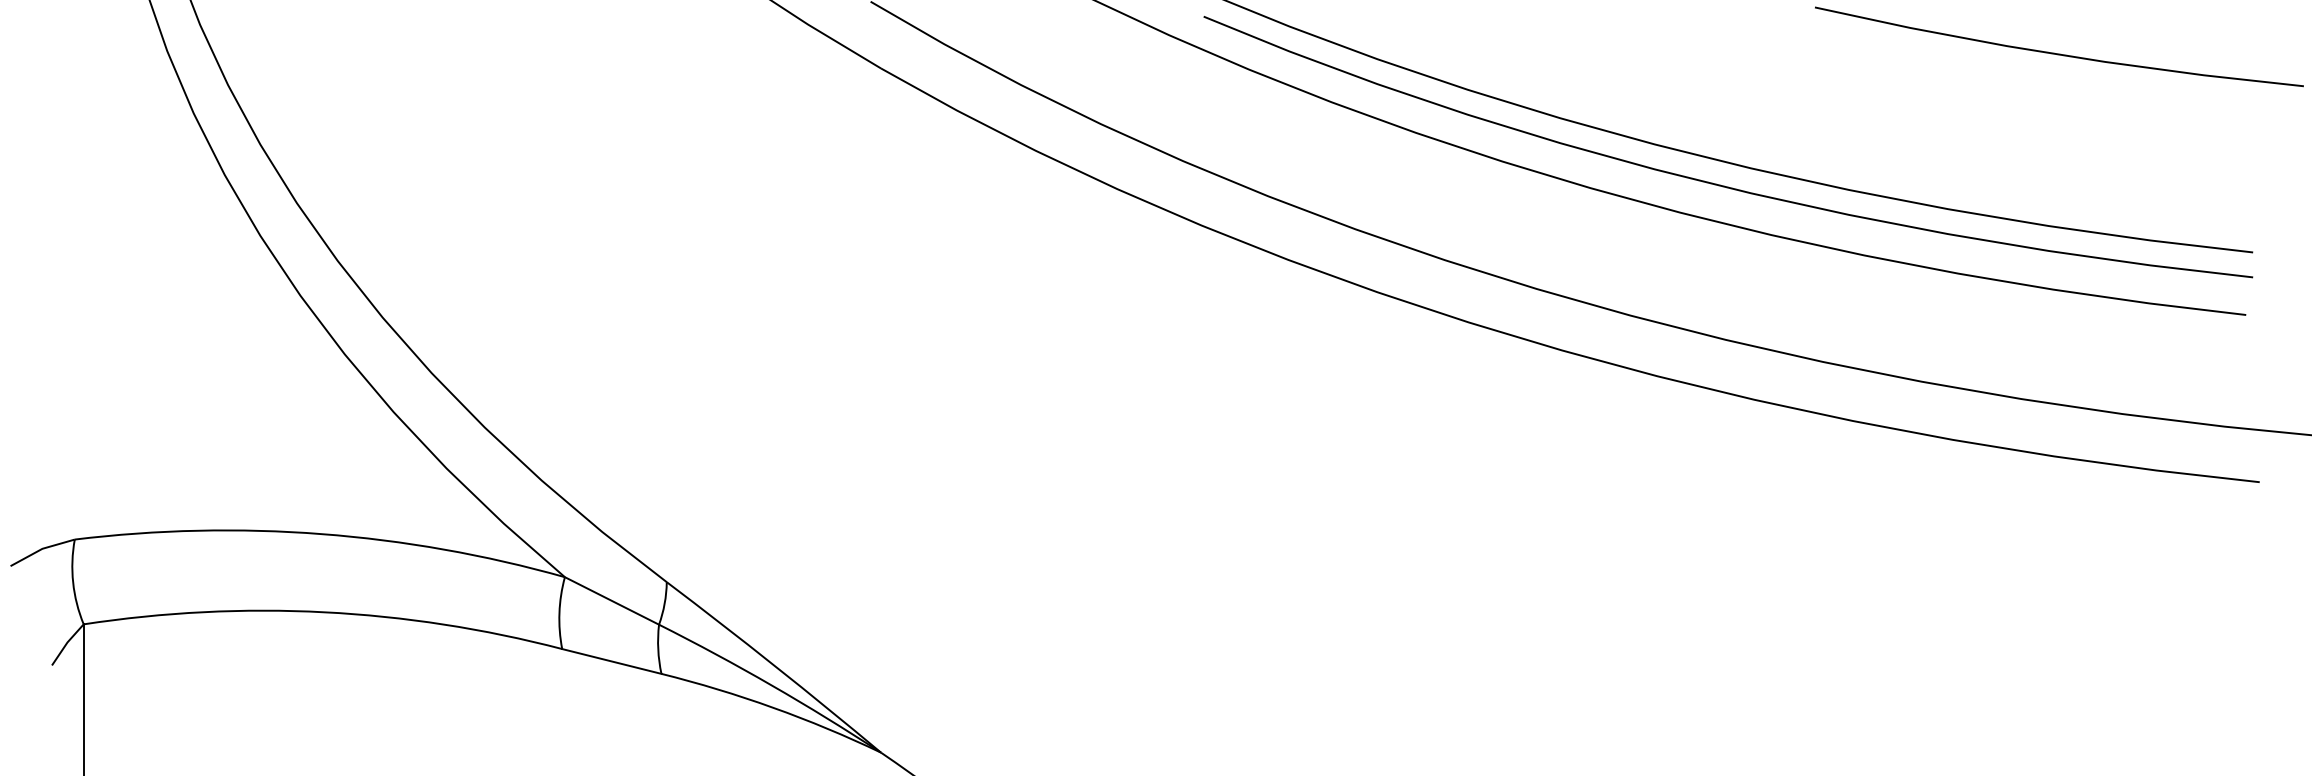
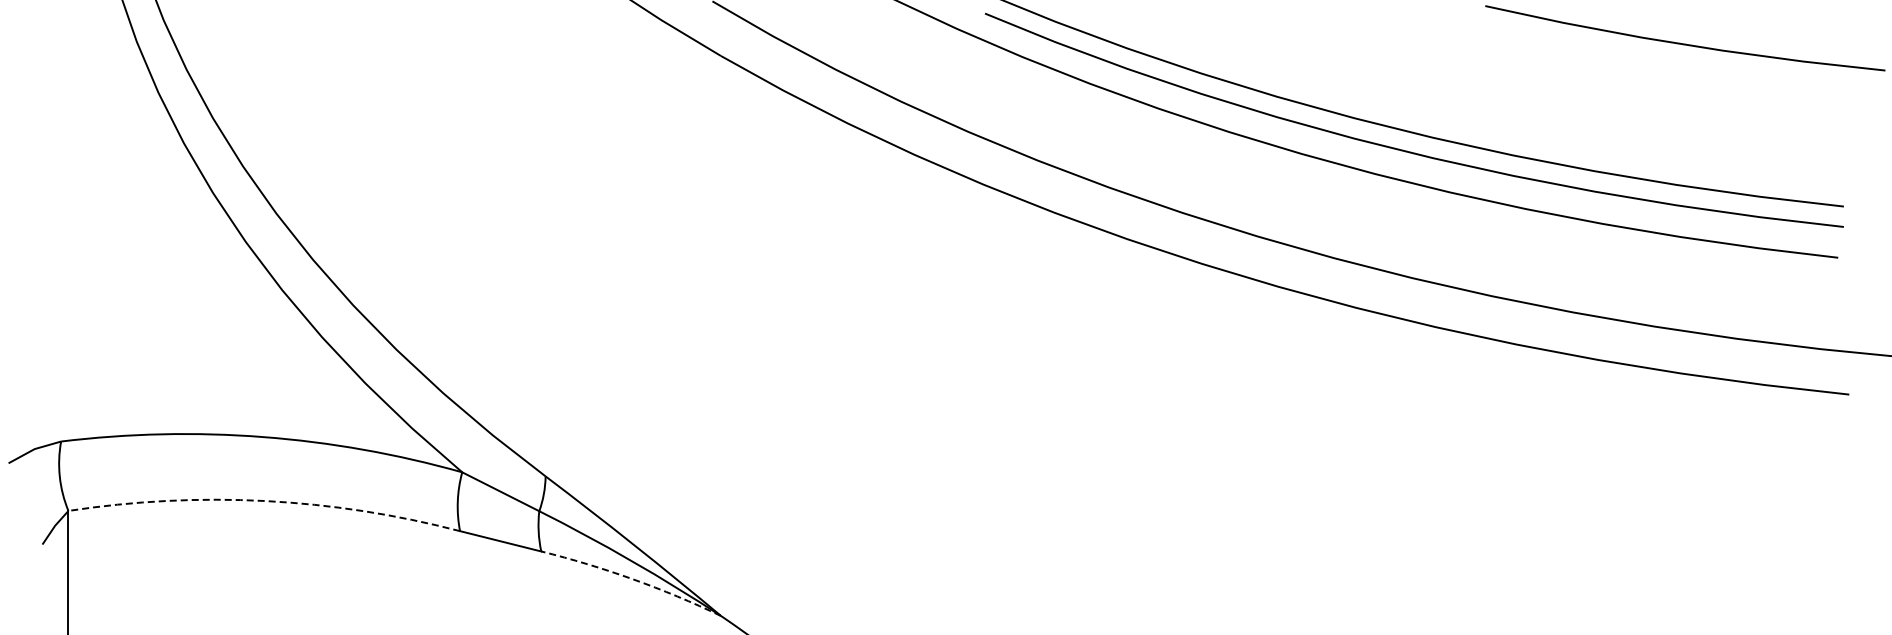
arc: (324, 612) -> (265, 501), solid -> dashed
arc: (772, 708) -> (632, 579), solid -> dashed

